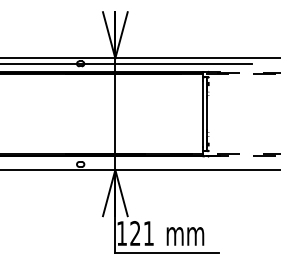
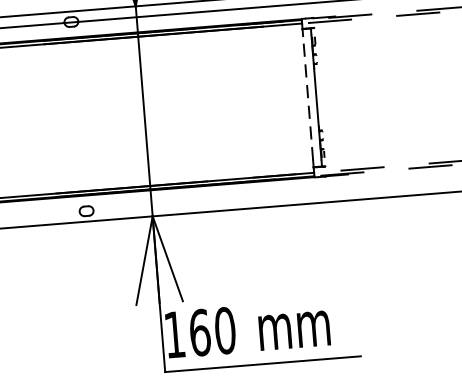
line: (202, 114) -> (308, 98), solid -> dashed
text: (142, 233) -> (213, 331), 121 -> 160

